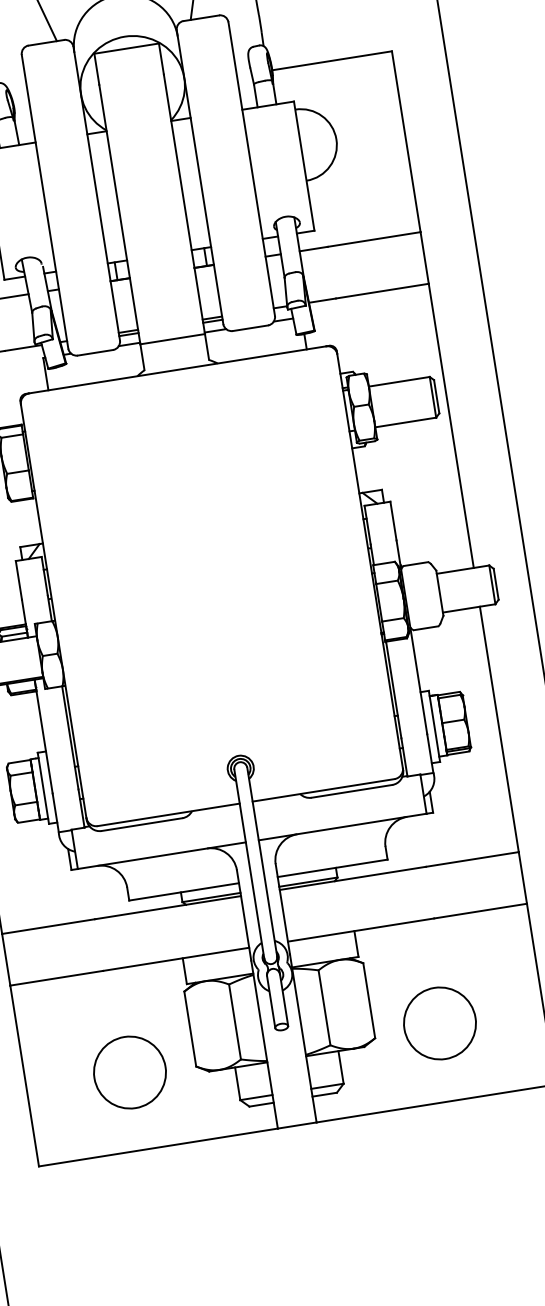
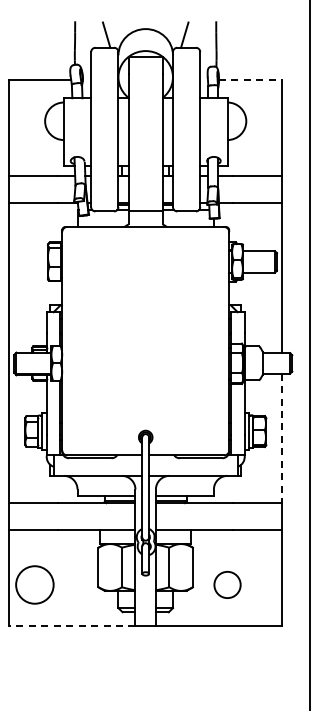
line: (332, 61) -> (250, 80), solid -> dashed
line: (500, 729) -> (282, 438), solid -> dashed
circle: (439, 1022) -> (227, 584), size x0.7
circle: (129, 1071) -> (34, 584), moved
line: (156, 1147) -> (71, 625), solid -> dashed

